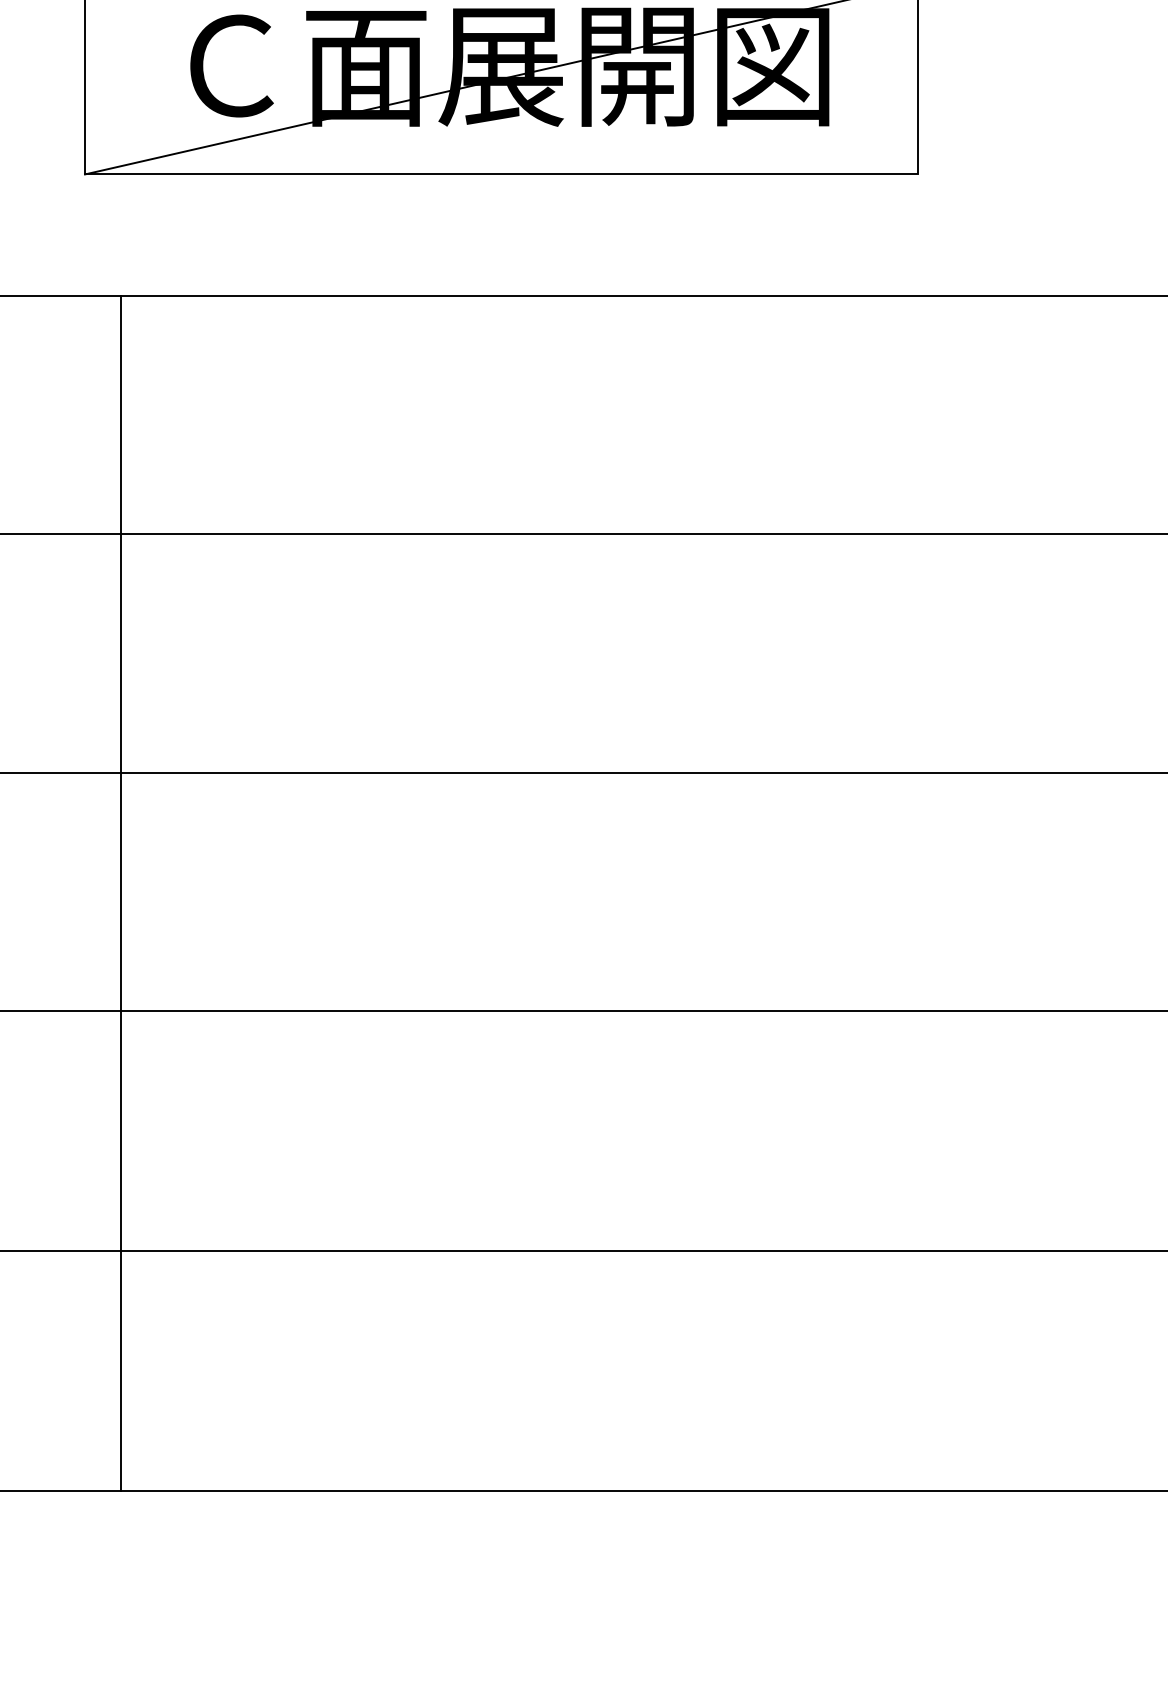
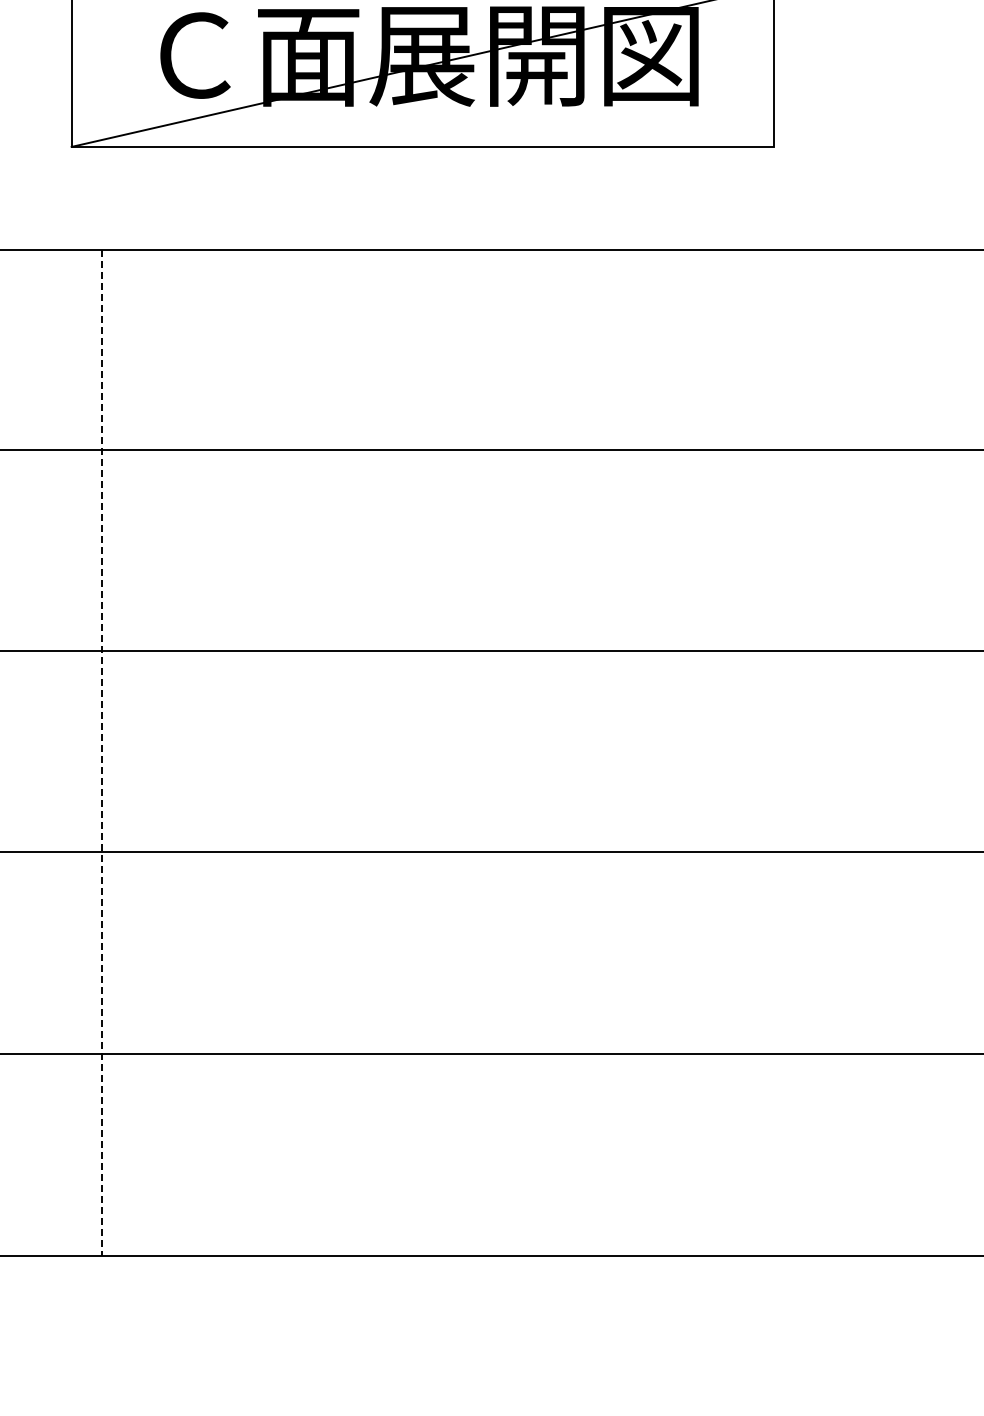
line: (121, 894) -> (102, 753), solid -> dashed

